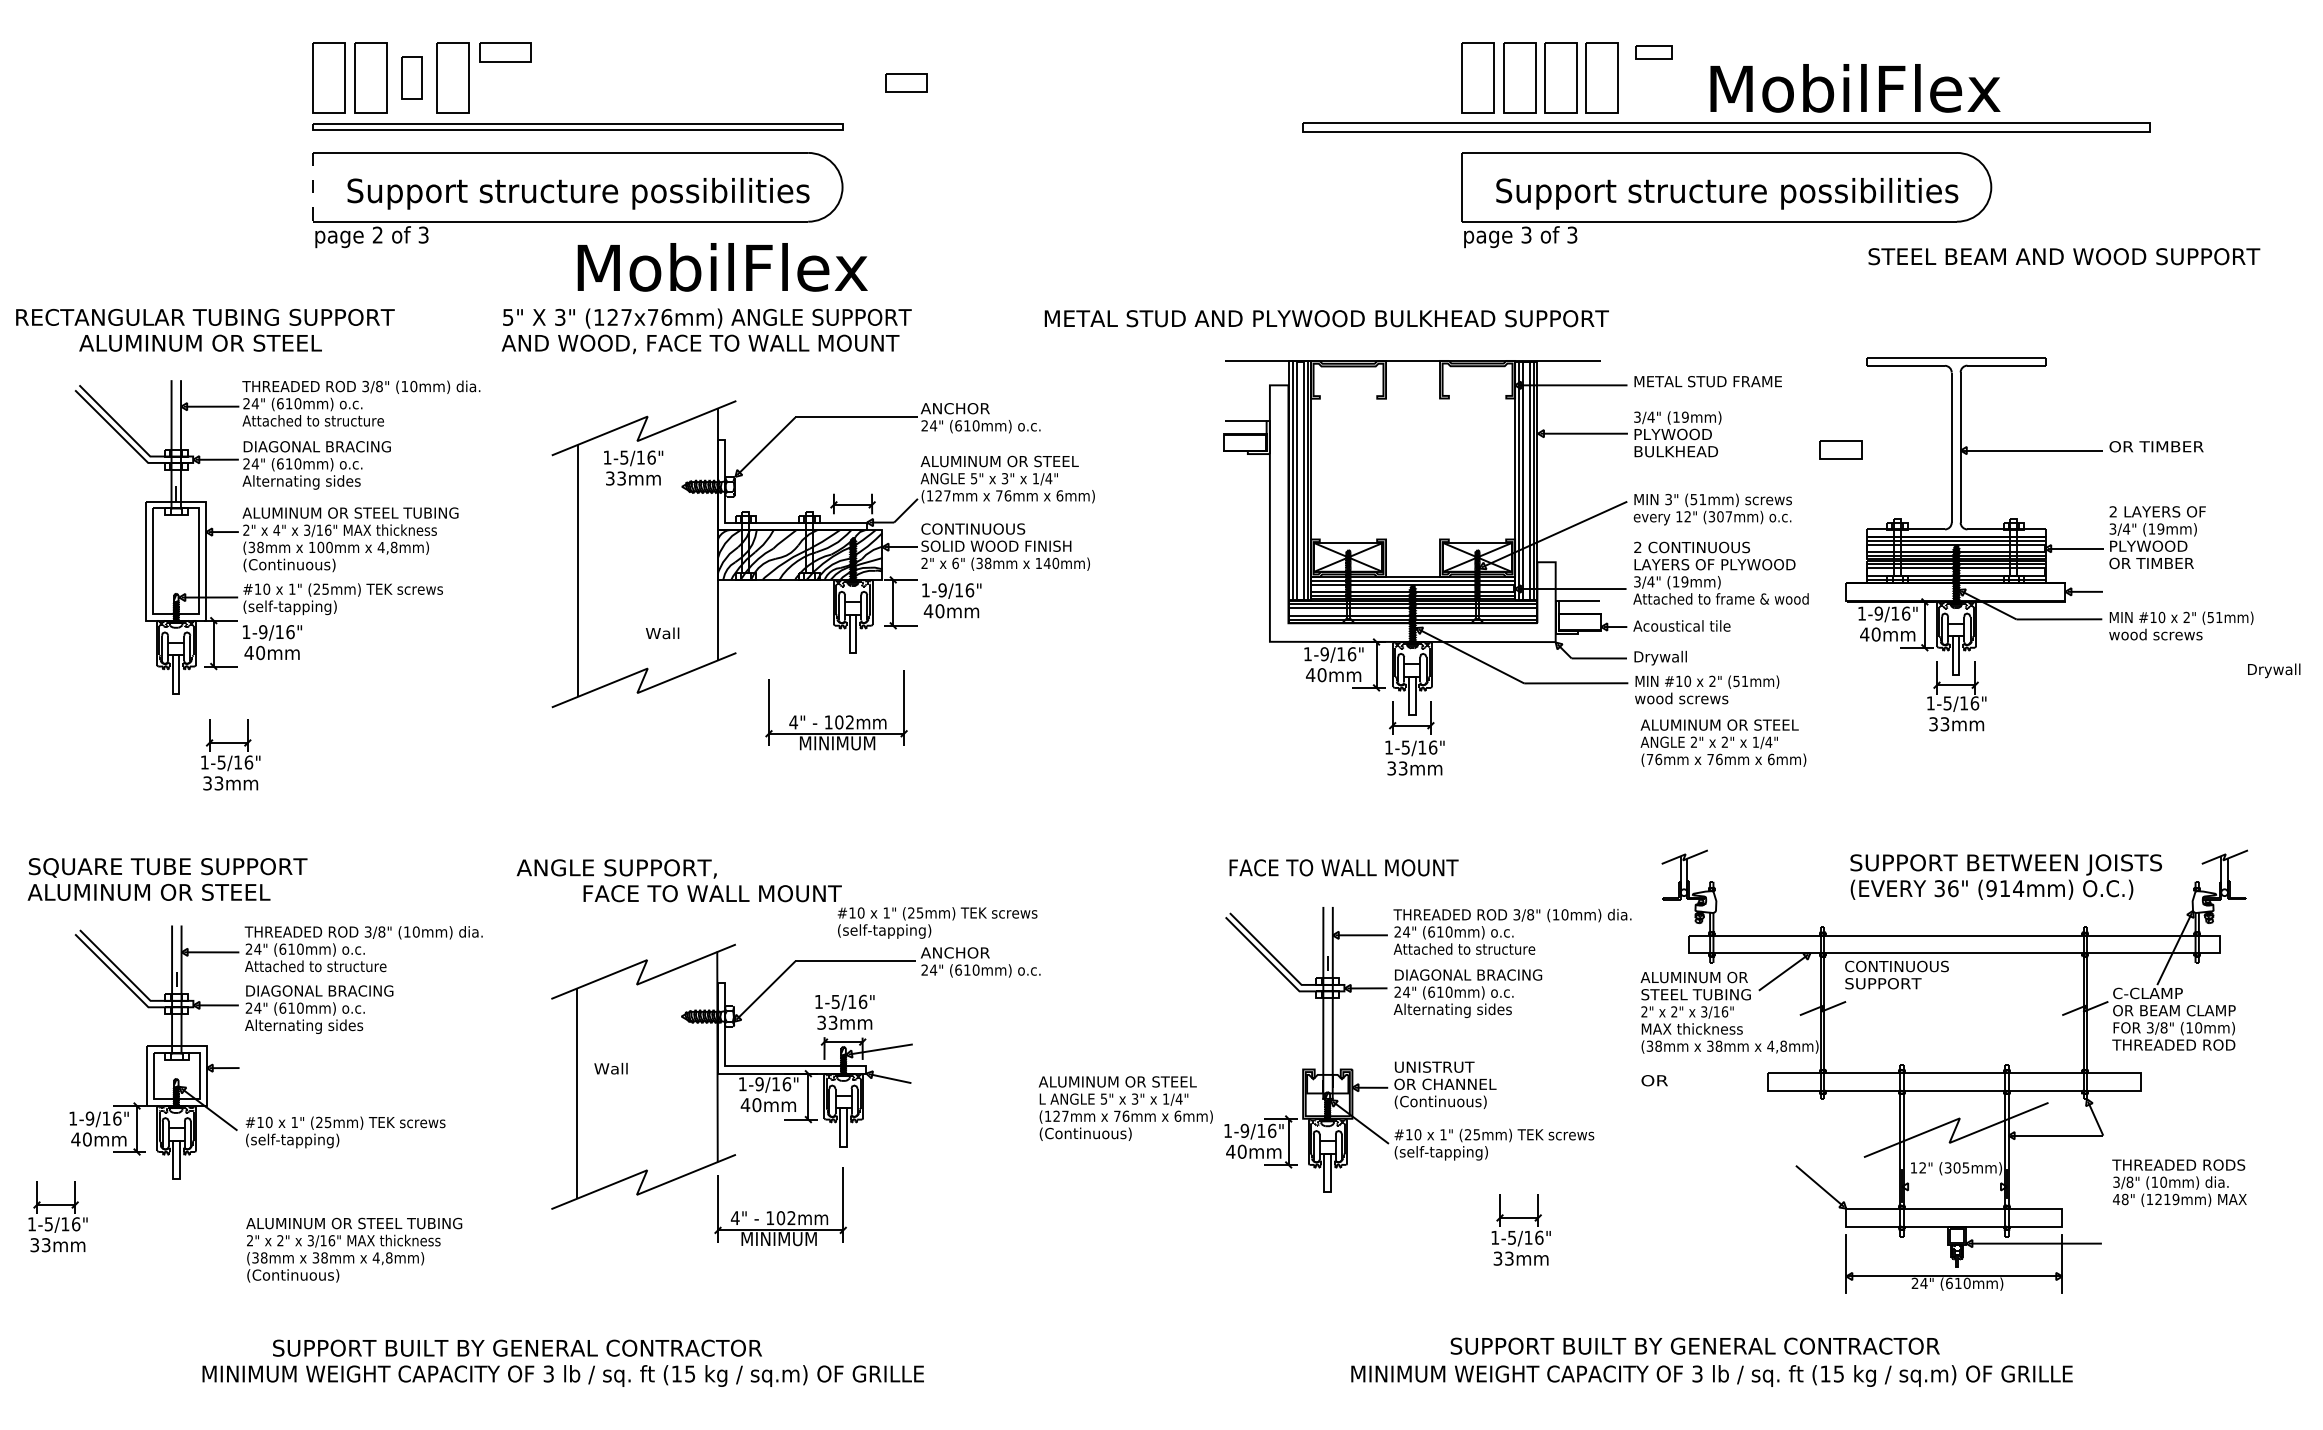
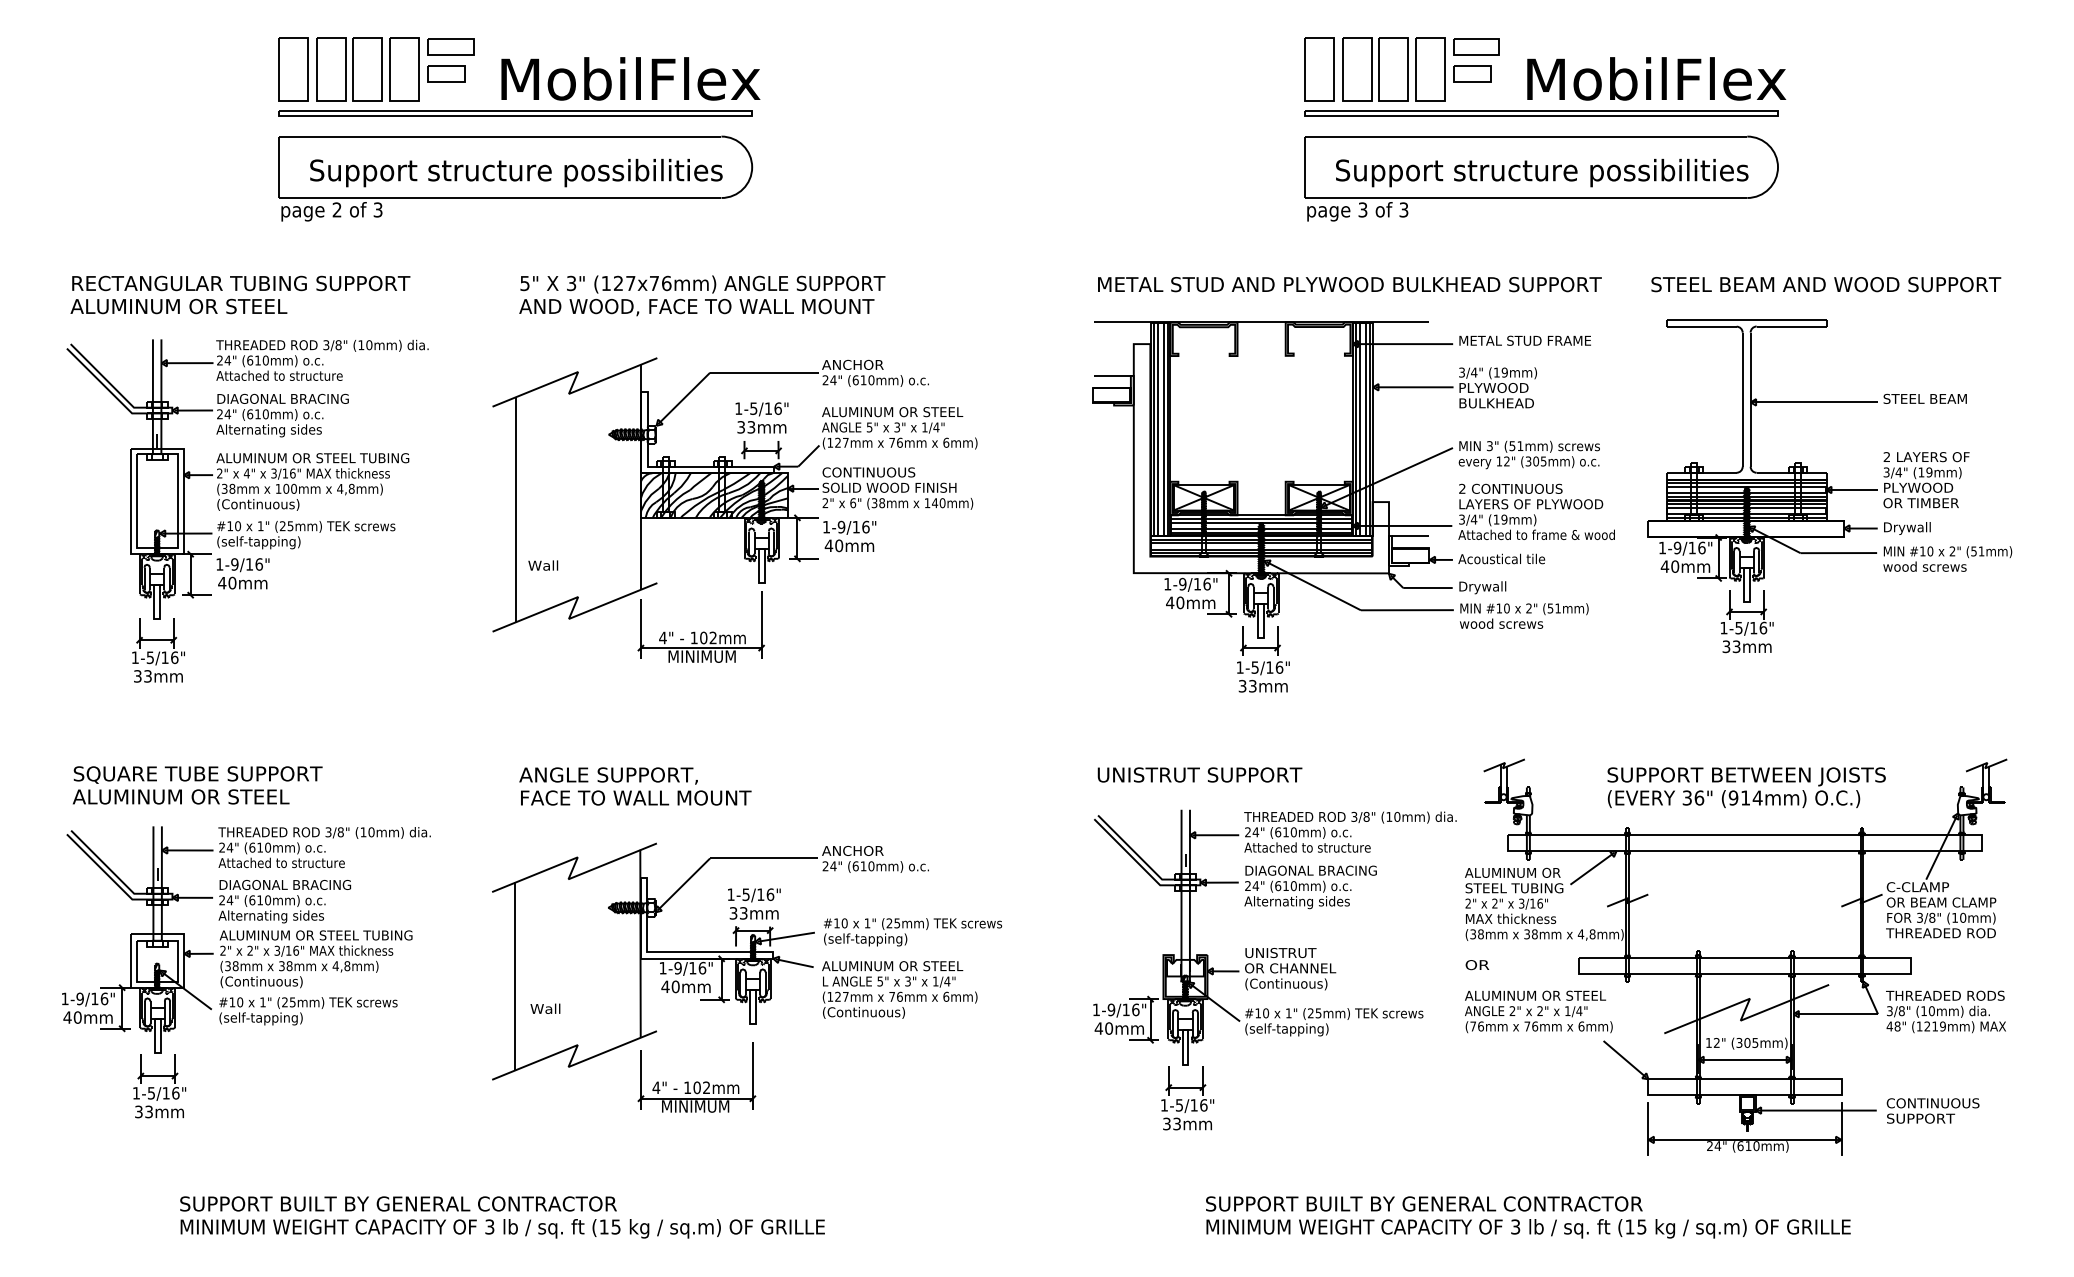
part: (1653, 52) -> (1476, 46), size x1.43
part: (411, 77) -> (367, 69), size x1.67
part: (906, 82) -> (446, 73), moved
part: (1726, 126) -> (1541, 112), size x0.62
line: (312, 187) -> (278, 167), dashed -> solid
text: (2064, 256) -> (1826, 284), moved
text: (722, 267) -> (630, 79), moved
text: (205, 316) -> (241, 282), moved
text: (1326, 318) -> (1349, 284), moved
text: (706, 331) -> (702, 296), moved
text: (2156, 446) -> (1925, 398), OR TIMBER -> STEEL BEAM
part: (1840, 449) -> (1471, 73), moved
text: (633, 467) -> (761, 417), moved
text: (1728, 516) -> (1543, 461), (307mm) -> (305mm)
text: (662, 633) -> (543, 565), moved
text: (2274, 670) -> (1907, 528), moved
part: (836, 710) -> (701, 627), moved
text: (1723, 742) -> (1538, 1011), moved
part: (230, 754) -> (158, 650), moved
text: (1341, 867) -> (1197, 774), FACE TO WALL MOUNT -> UNISTRUT SUPPORT
text: (616, 868) -> (608, 775), moved
text: (2005, 876) -> (1746, 787), moved
text: (167, 879) -> (197, 785), moved
text: (937, 922) -> (912, 931), moved
text: (1896, 974) -> (1932, 1110), moved
text: (610, 1068) -> (544, 1008), moved
text: (1125, 1108) -> (899, 989), moved
text: (2179, 1182) -> (1946, 1011), moved
line: (1954, 1186) -> (1745, 1059), added
part: (57, 1216) -> (159, 1086), moved
part: (1520, 1229) -> (1187, 1097), moved
text: (354, 1249) -> (316, 958), moved
text: (1694, 1345) -> (1423, 1203), moved
text: (517, 1347) -> (398, 1203), moved

